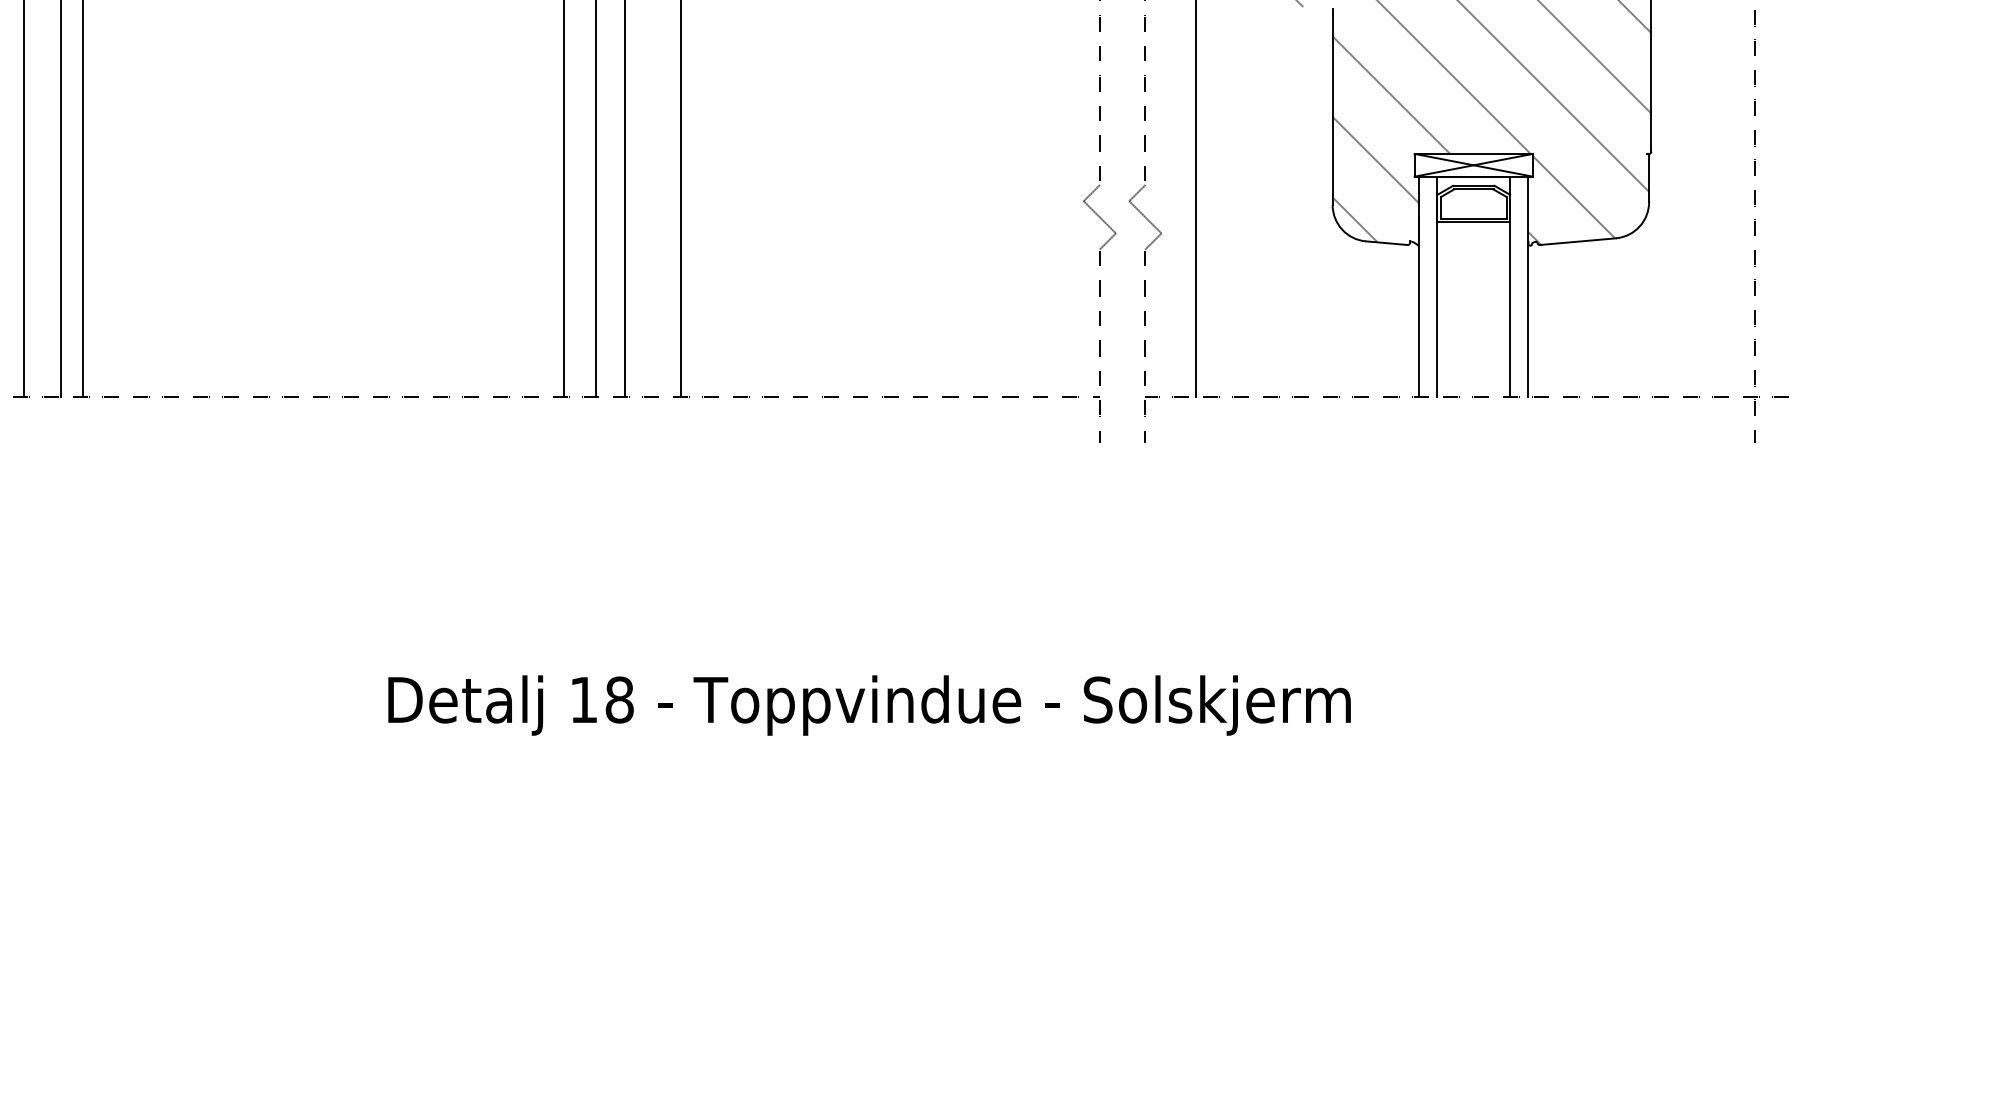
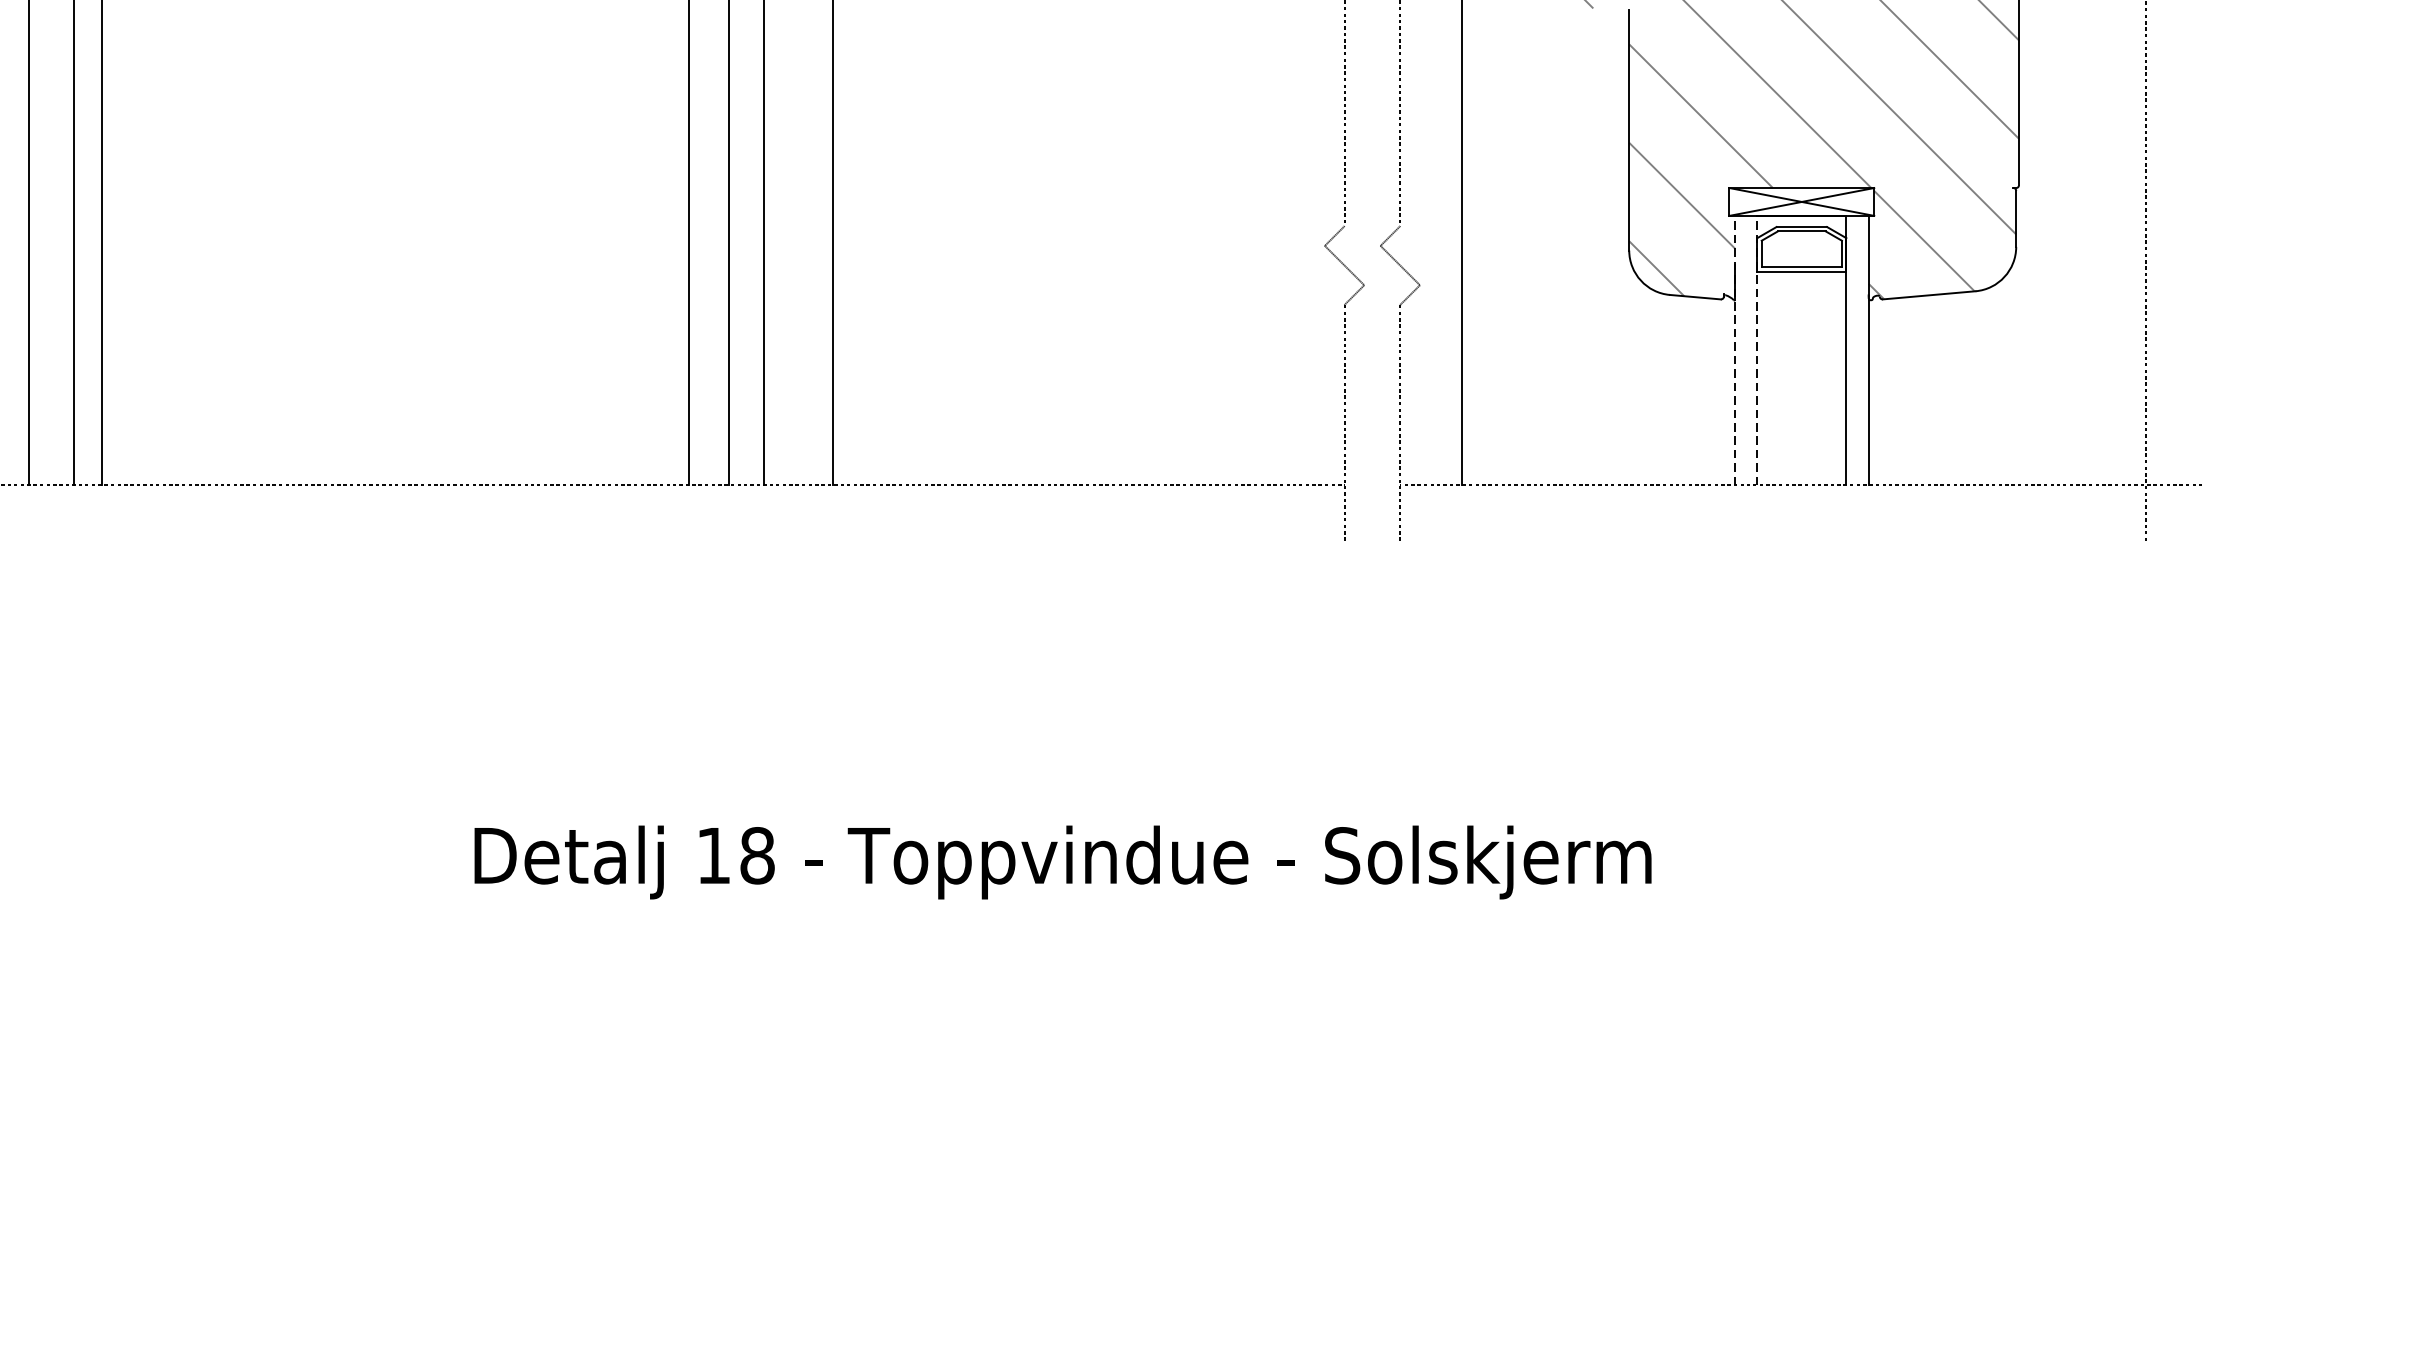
line: (1419, 286) -> (1735, 350), solid -> dashed
line: (1437, 286) -> (1757, 350), solid -> dashed

